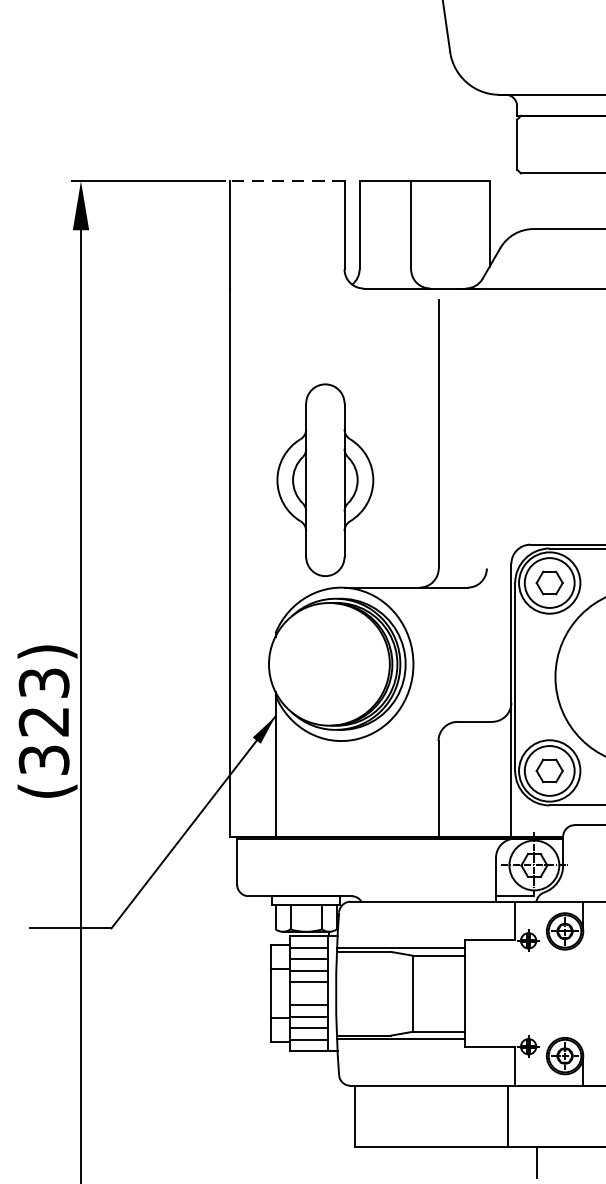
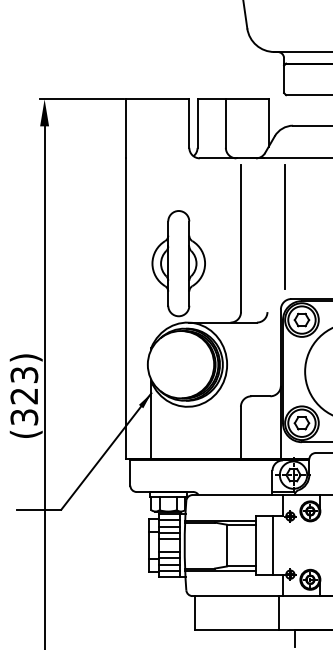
line: (286, 181) -> (157, 99), dashed -> solid
line: (519, 412) -> (285, 226), added
line: (497, 993) -> (273, 545), added

